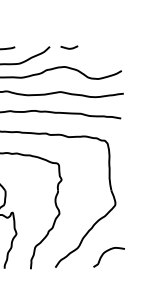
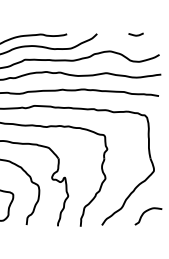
curve: (68, 47) -> (135, 34), moved

